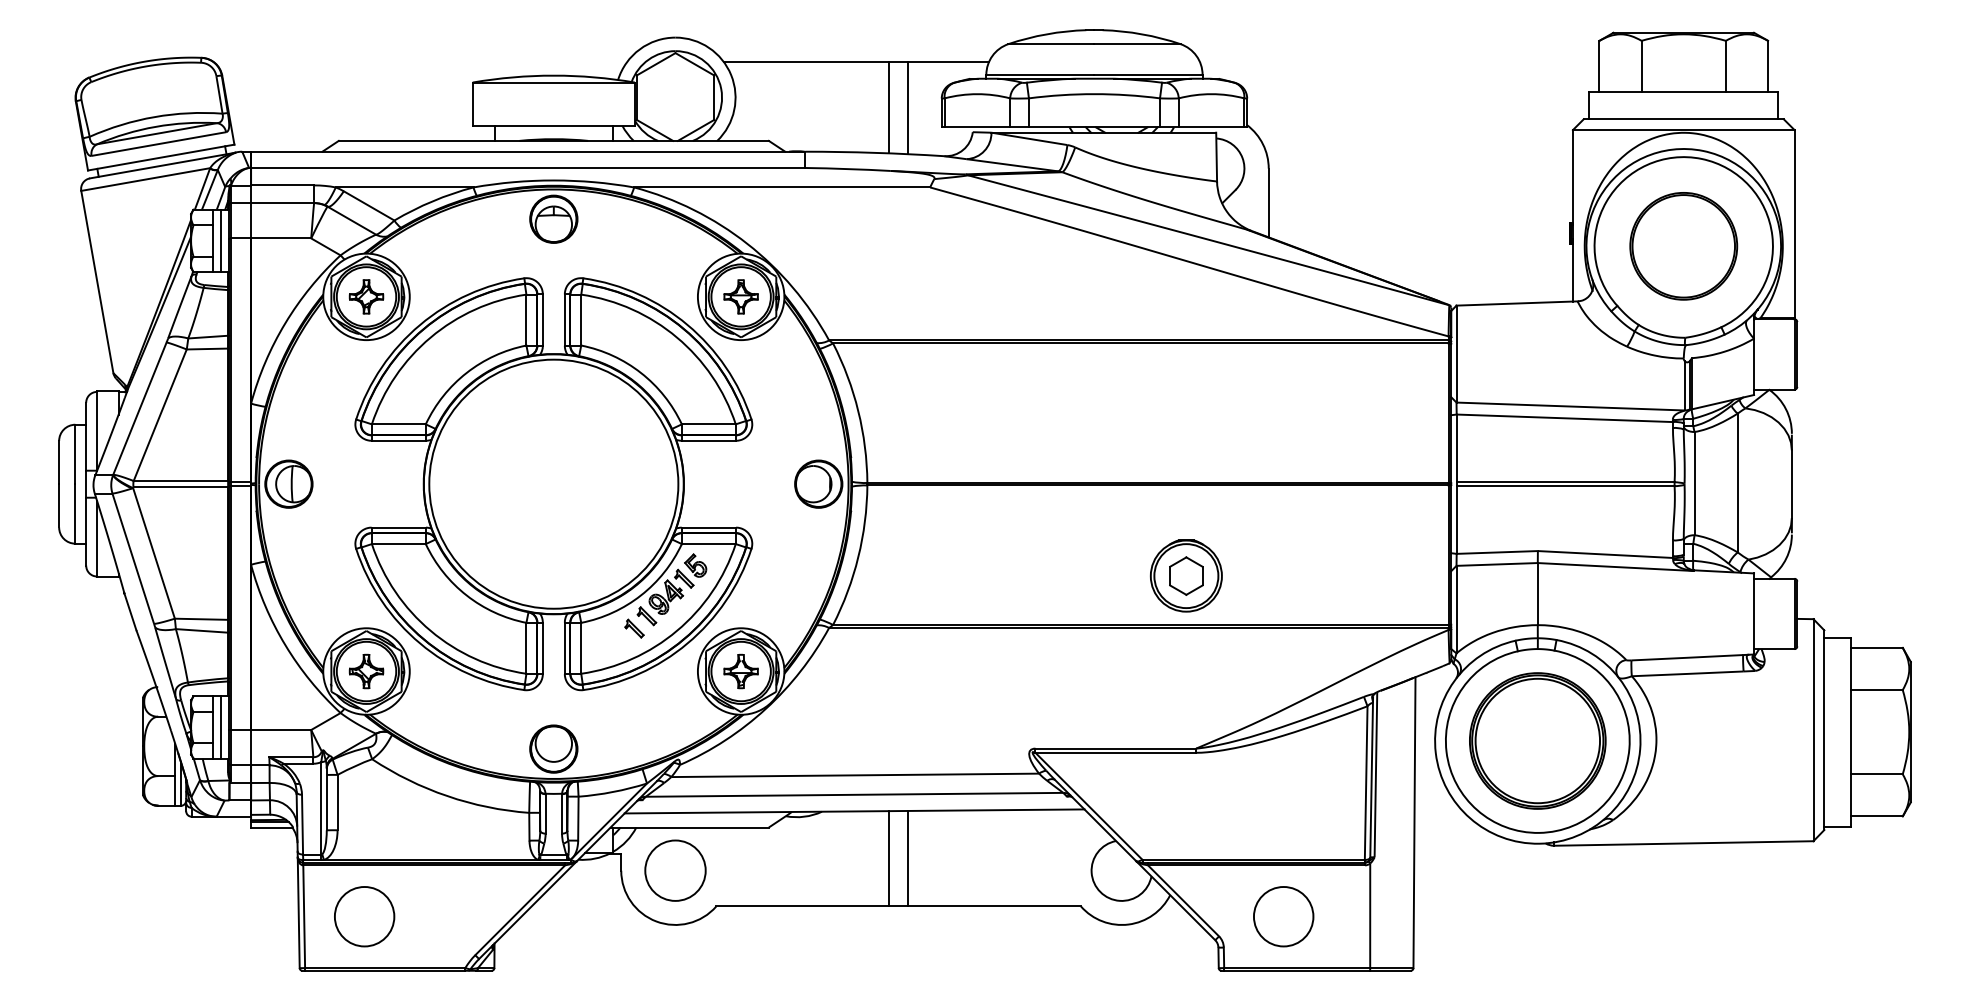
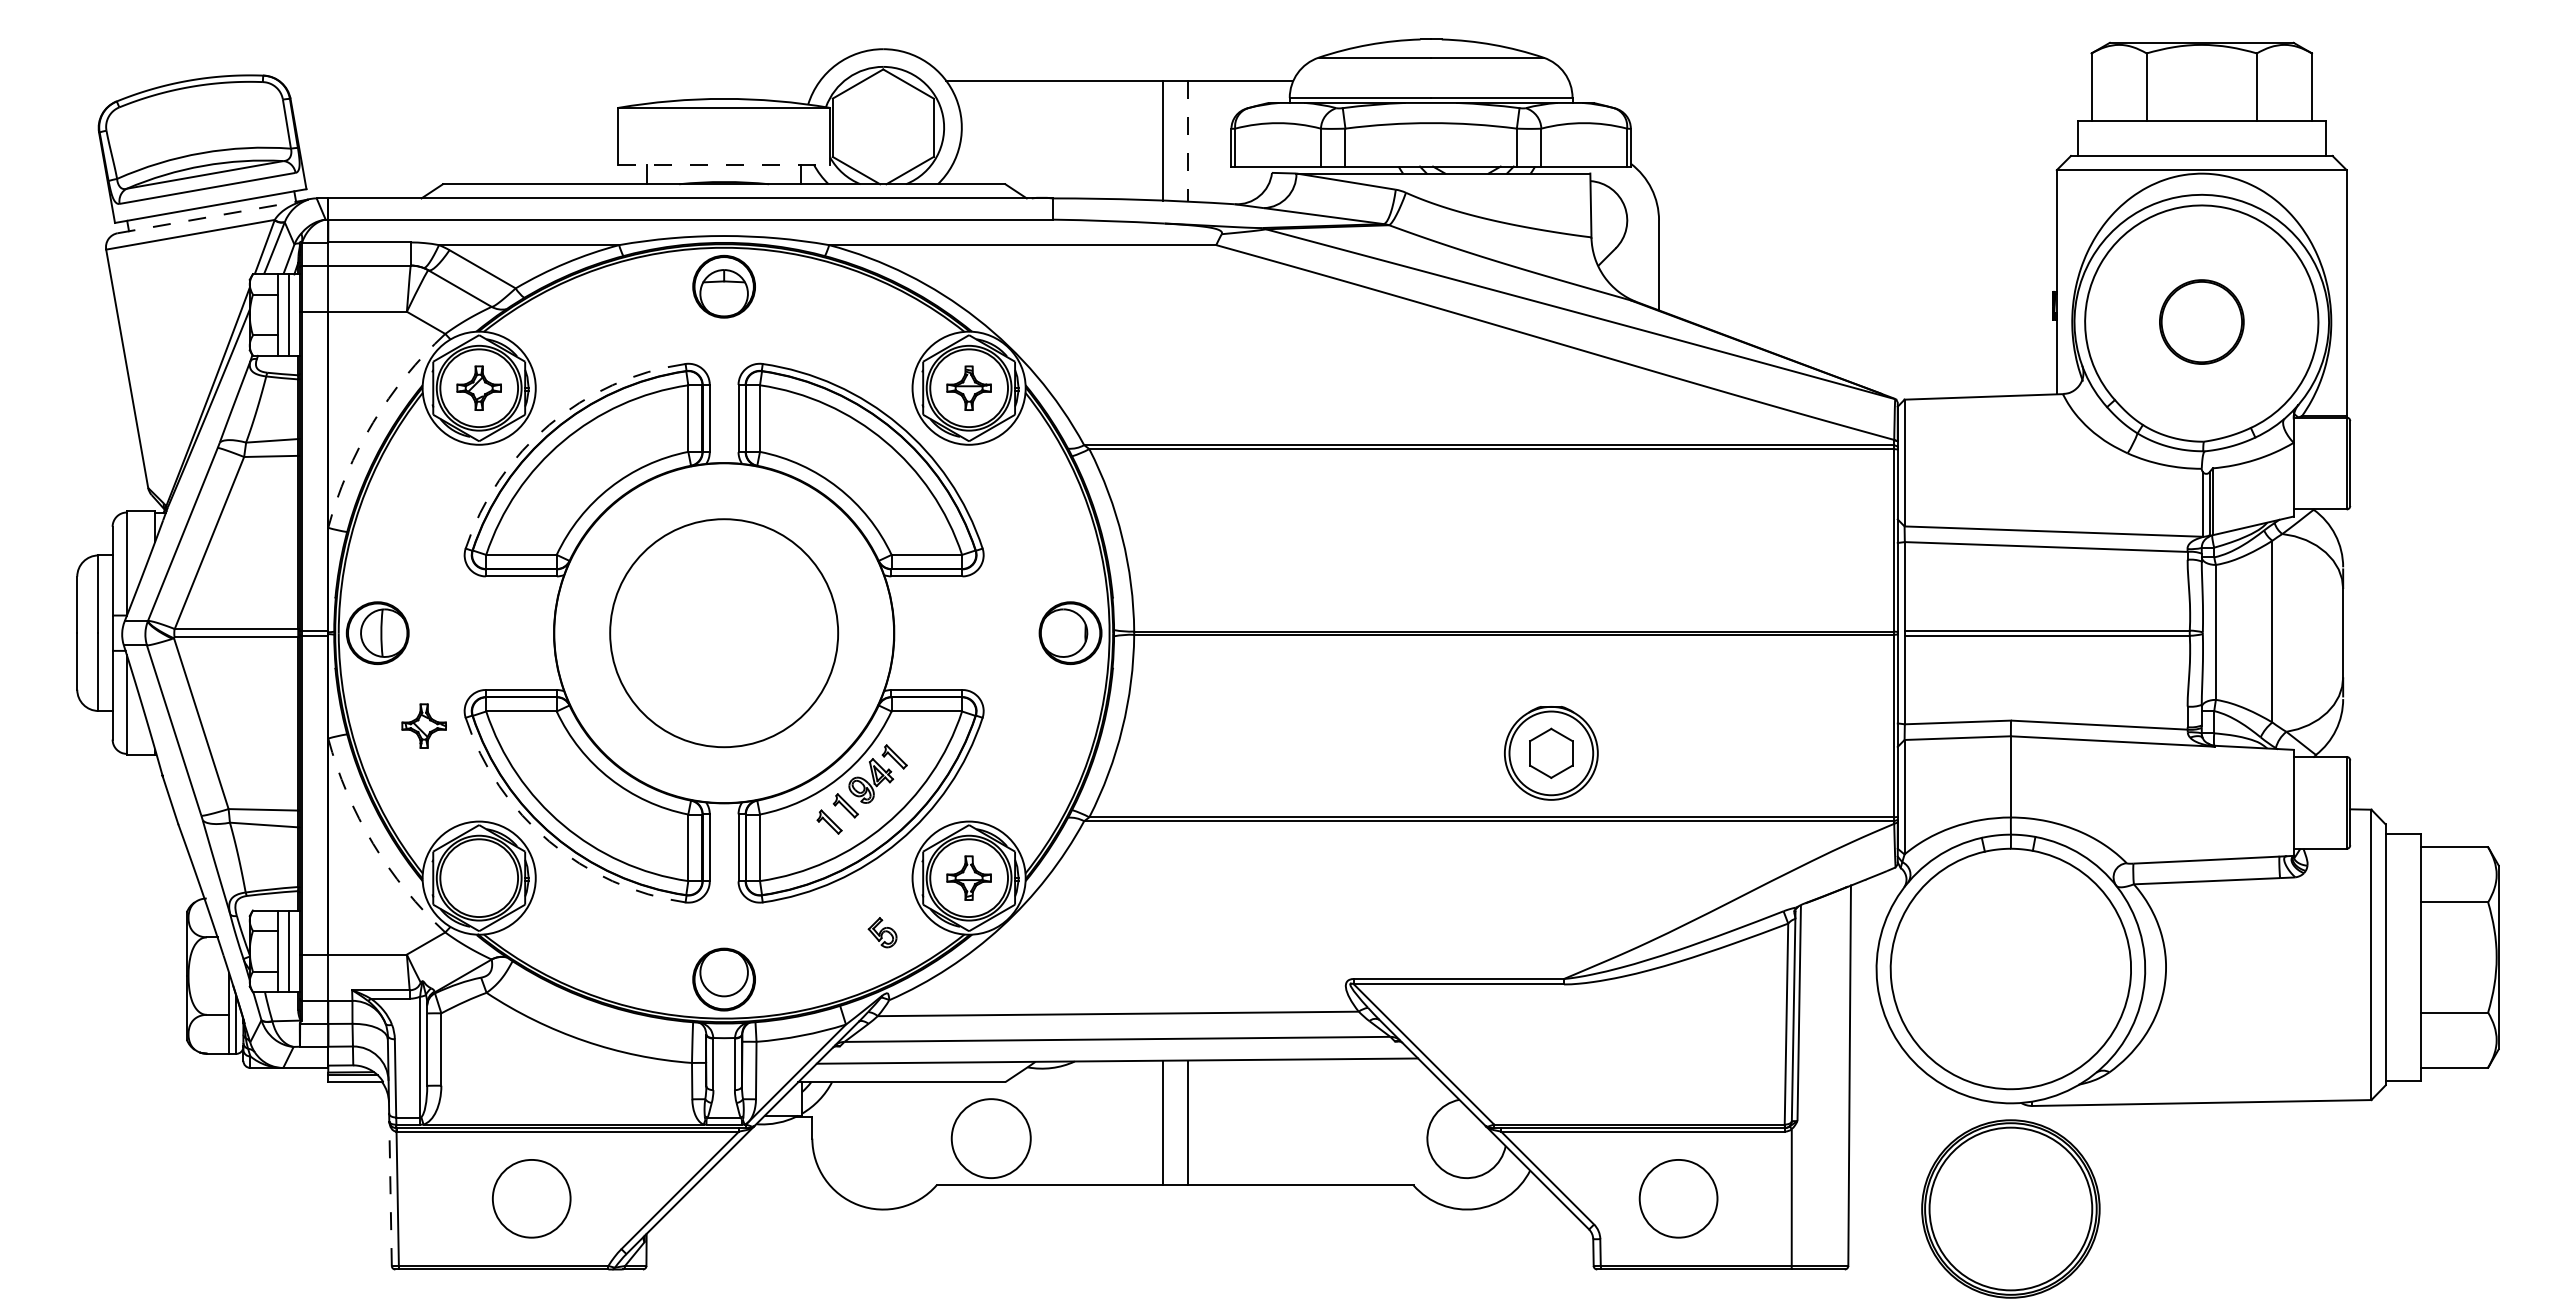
line: (908, 108) -> (1187, 141), solid -> dashed
line: (554, 125) -> (724, 164), solid -> dashed
line: (163, 165) -> (213, 216), solid -> dashed
part: (1683, 245) -> (2201, 321), size x0.6
arc: (285, 323) -> (373, 422), solid -> dashed
arc: (420, 324) -> (549, 424), solid -> dashed
circle: (554, 484) -> (724, 633), size x0.7
part: (695, 565) -> (882, 932), moved
arc: (420, 643) -> (549, 841), solid -> dashed
arc: (285, 645) -> (373, 843), solid -> dashed
part: (365, 671) -> (423, 725), moved
part: (1537, 740) -> (2010, 1208), moved
circle: (674, 870) -> (990, 1138), moved
line: (298, 912) -> (390, 1193), solid -> dashed
circle: (364, 916) -> (531, 1198), moved

